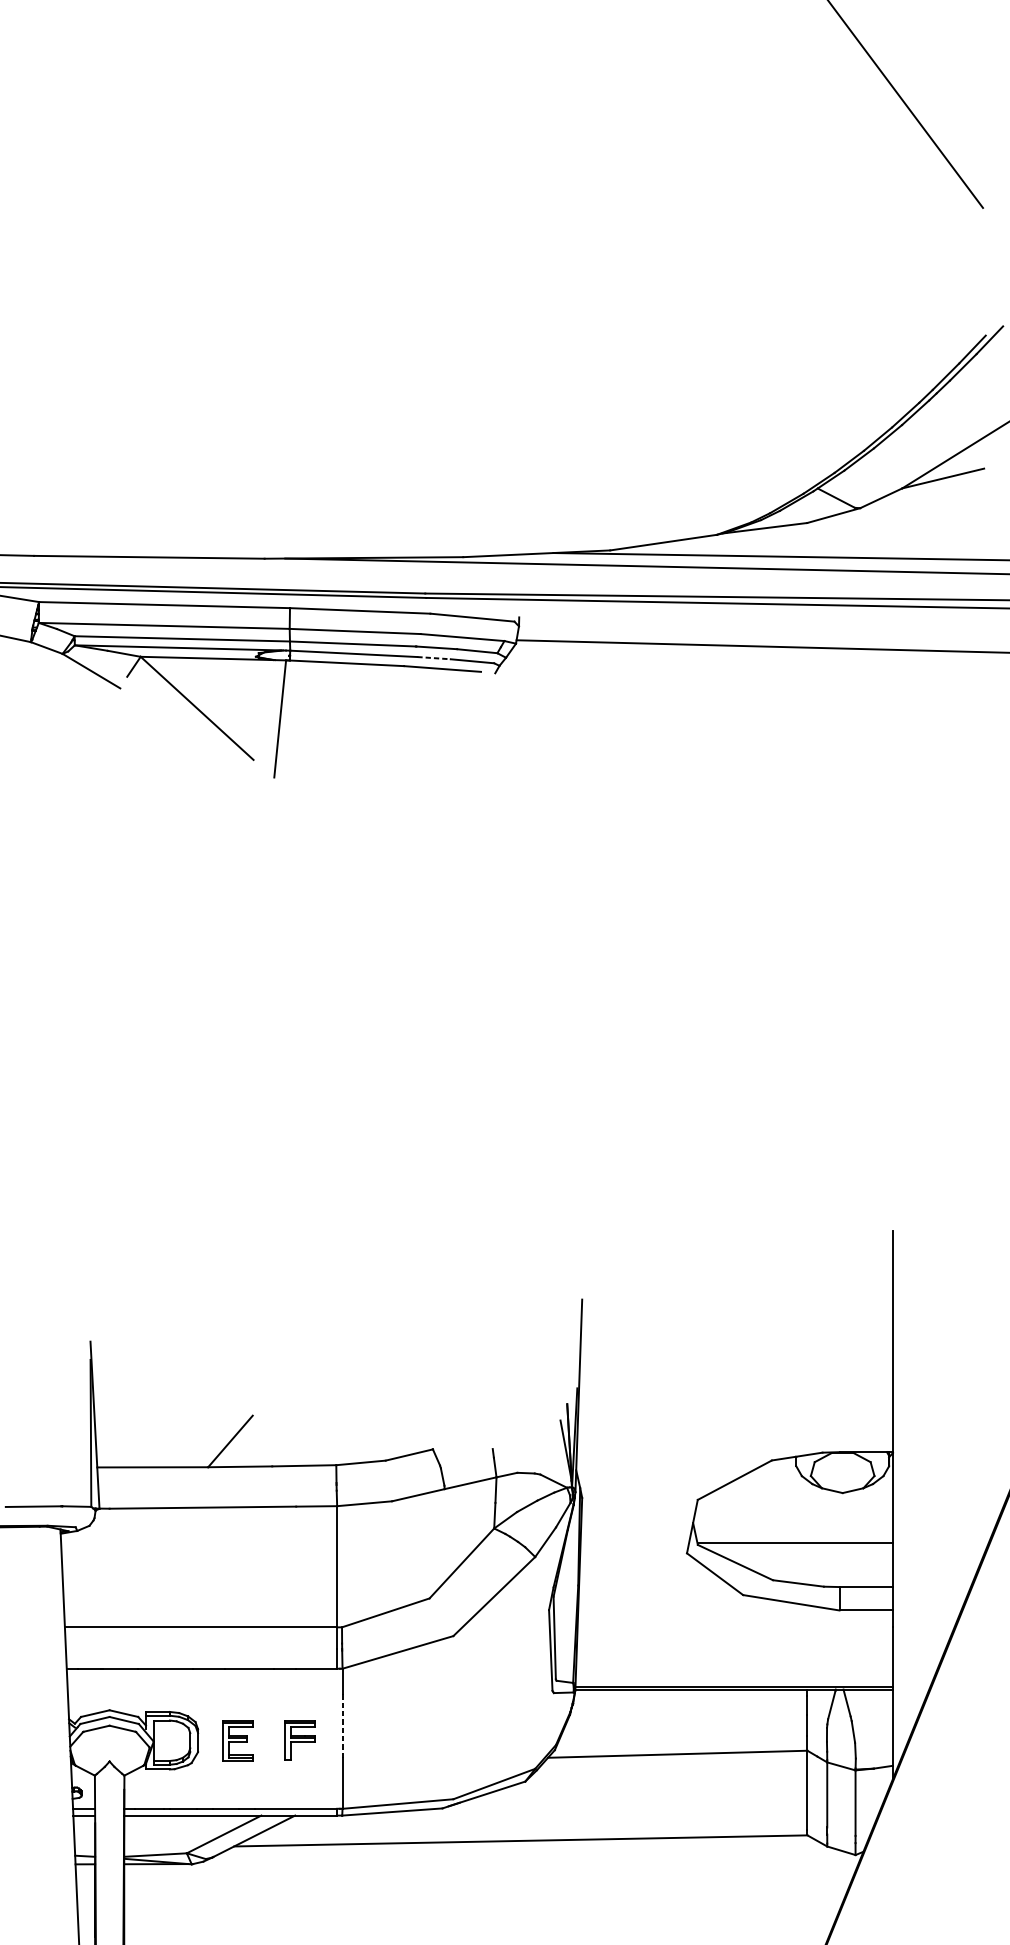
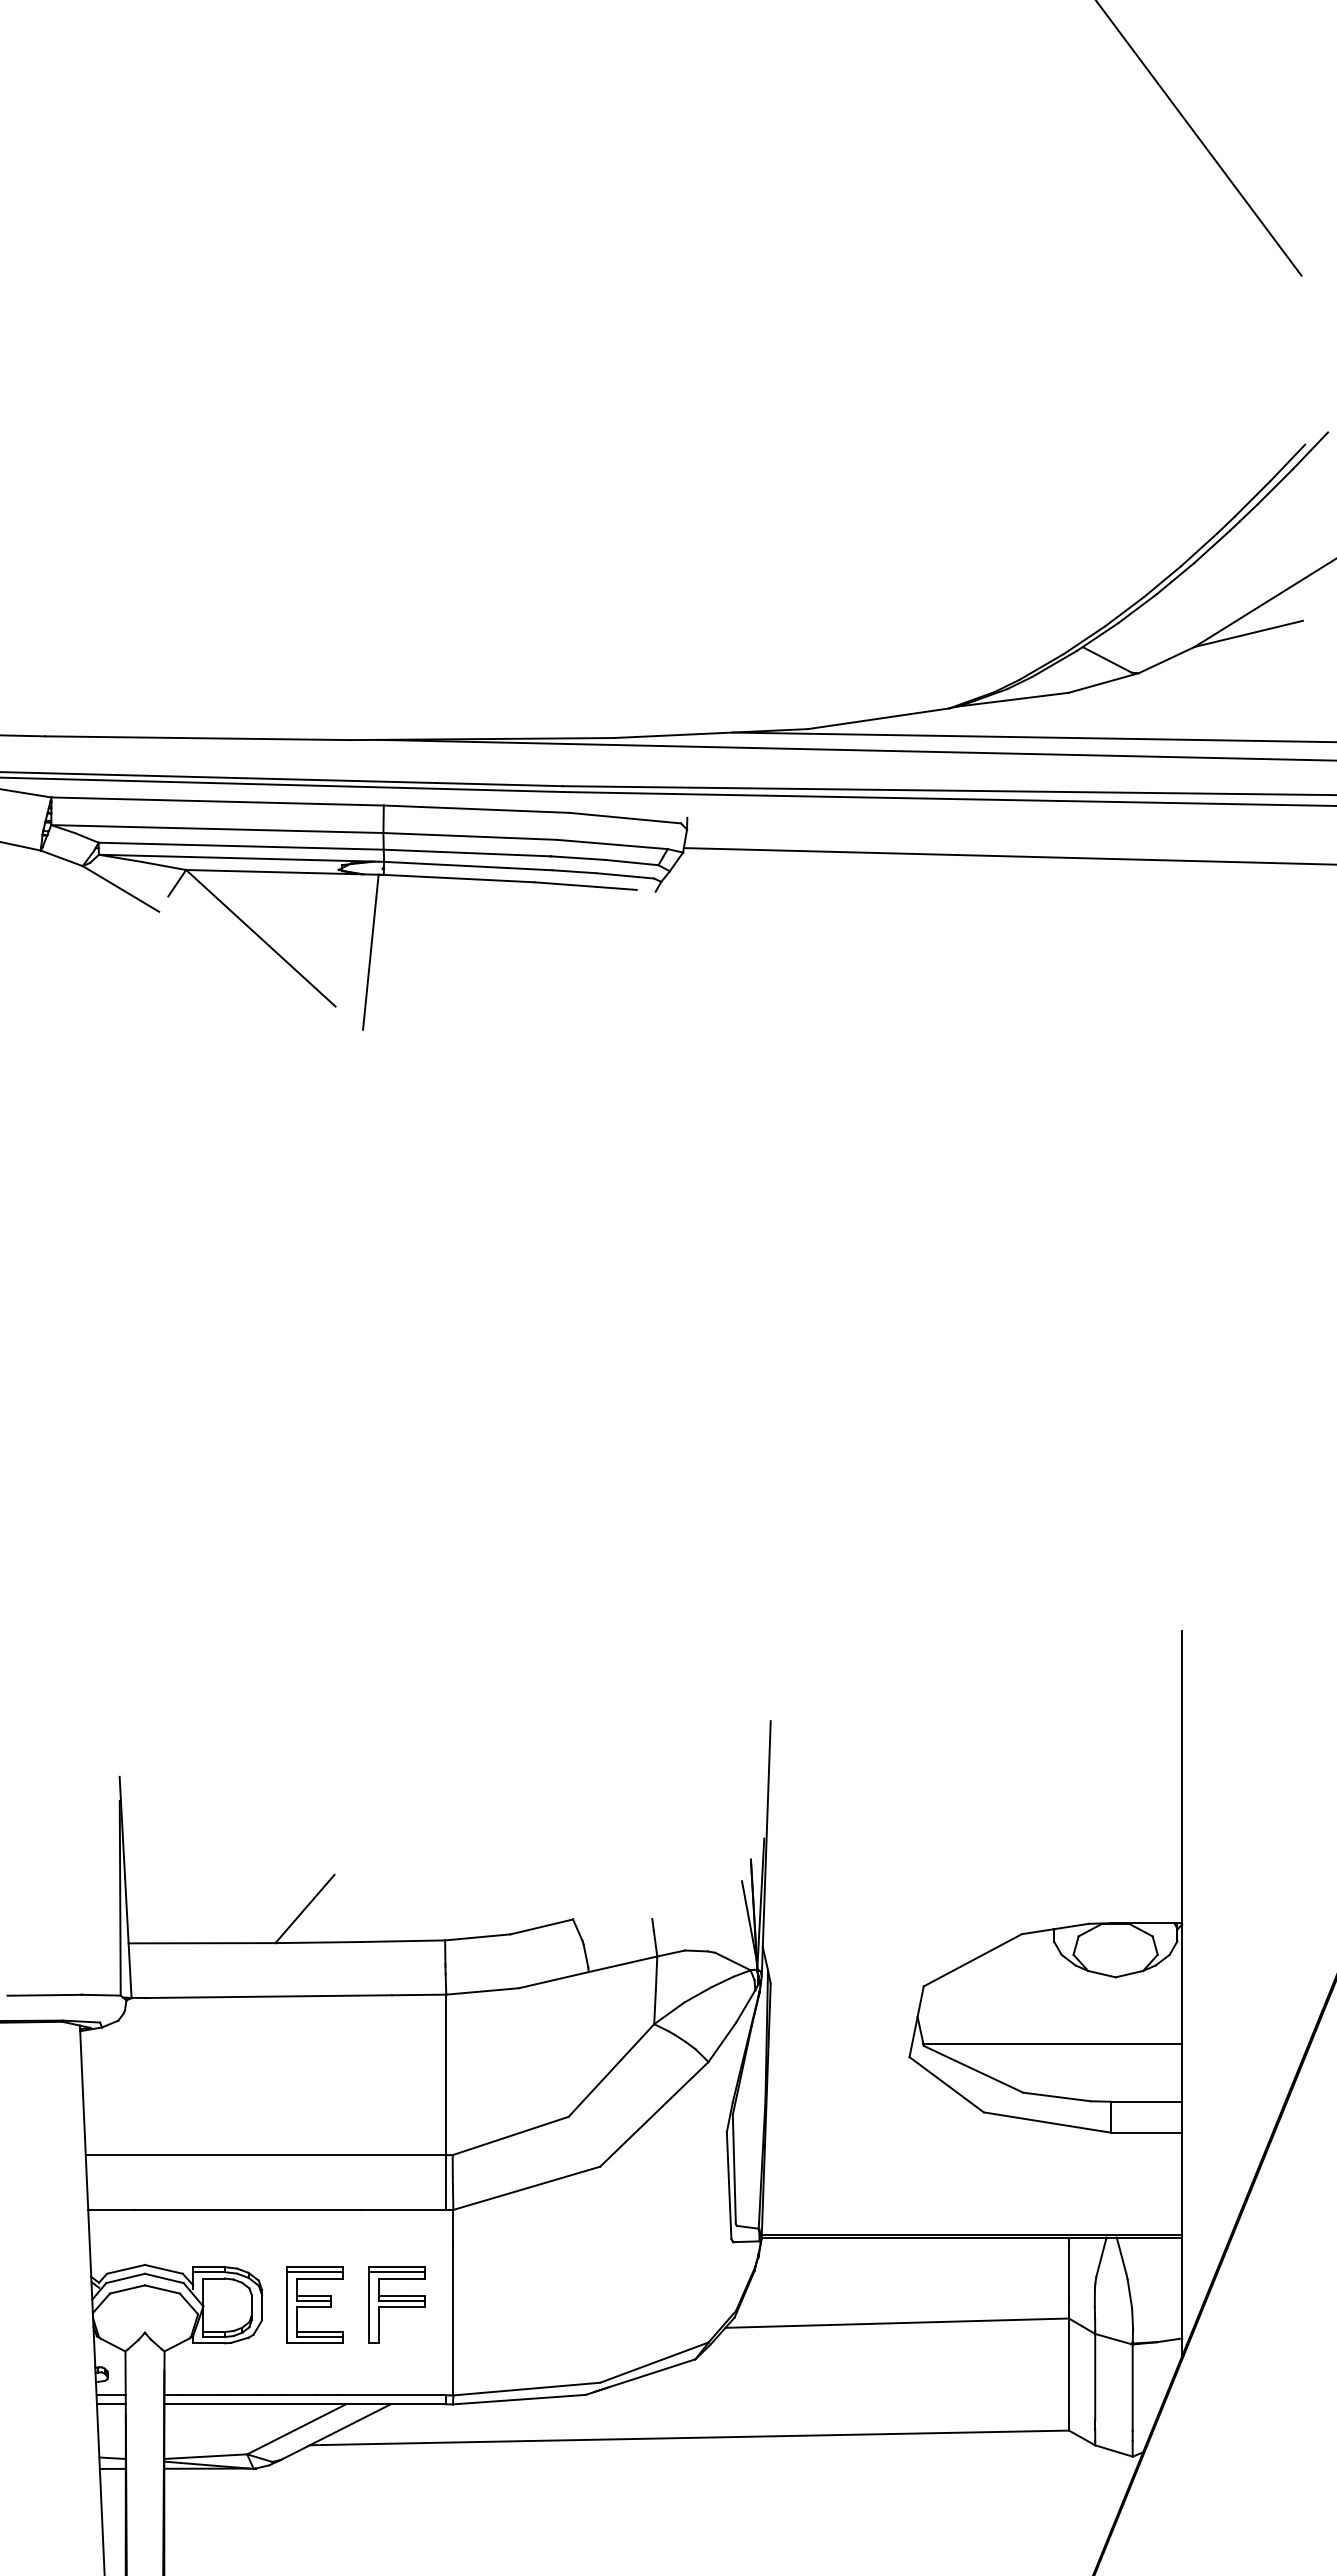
line: (434, 657) -> (575, 871), dashed -> solid
line: (342, 1725) -> (453, 2285), dashed -> solid
part: (237, 1740) -> (314, 2304), size x1.43
part: (299, 1740) -> (396, 2304), size x1.43

